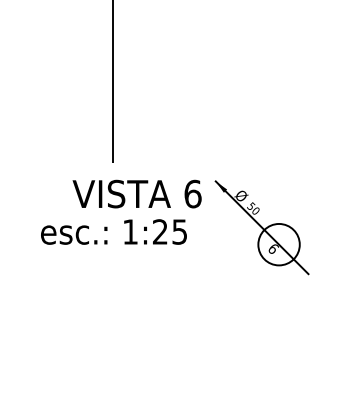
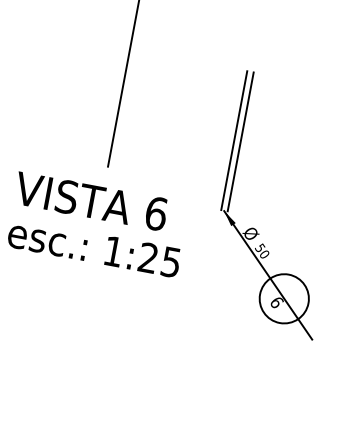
line: (213, 121) -> (234, 140), added
line: (218, 121) -> (240, 141), added
text: (136, 193) -> (90, 200), moved

